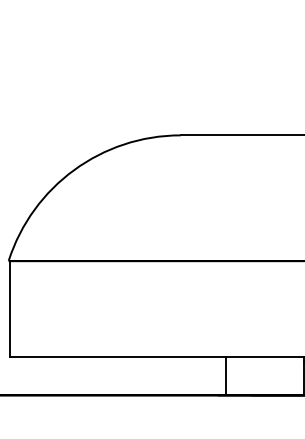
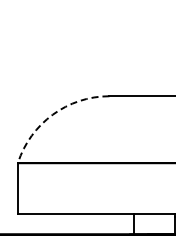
arc: (73, 169) -> (52, 114), solid -> dashed

